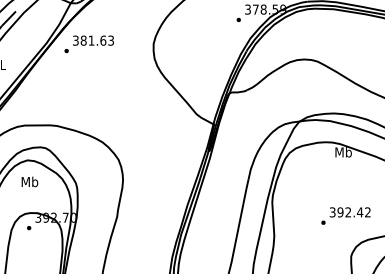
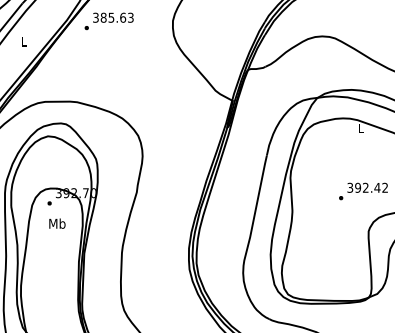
text: (91, 40) -> (111, 17), 381.63 -> 385.63
text: (344, 152) -> (361, 128), Mb -> L
text: (30, 181) -> (57, 223), moved

